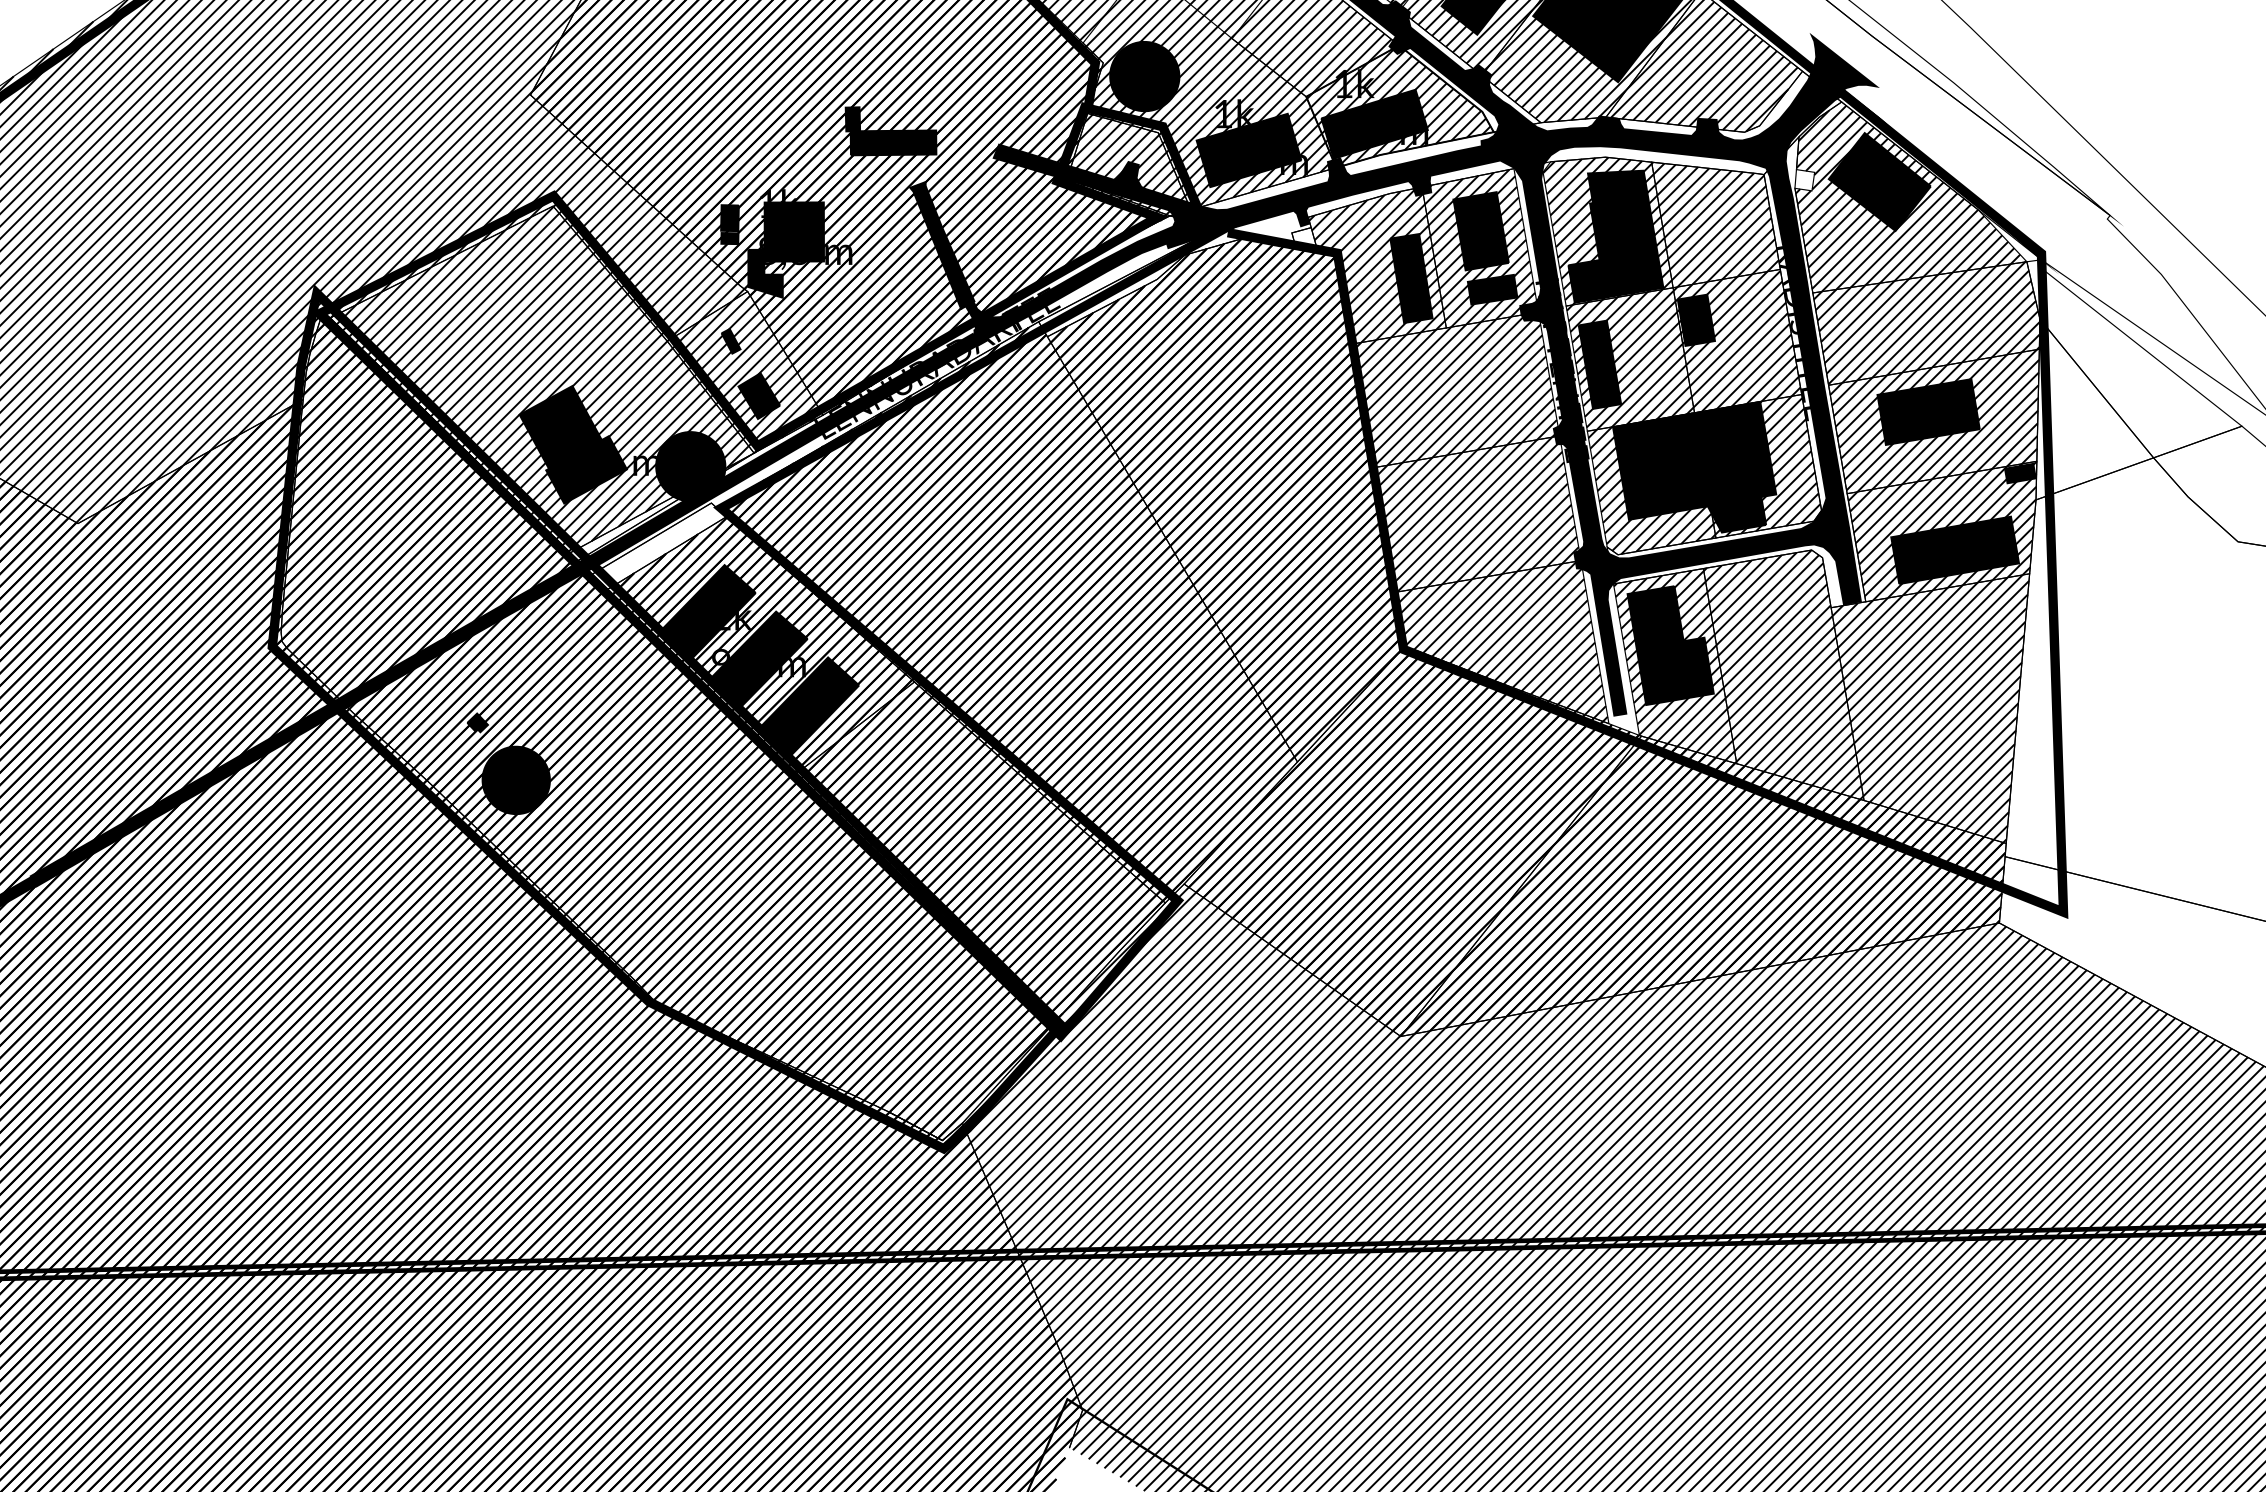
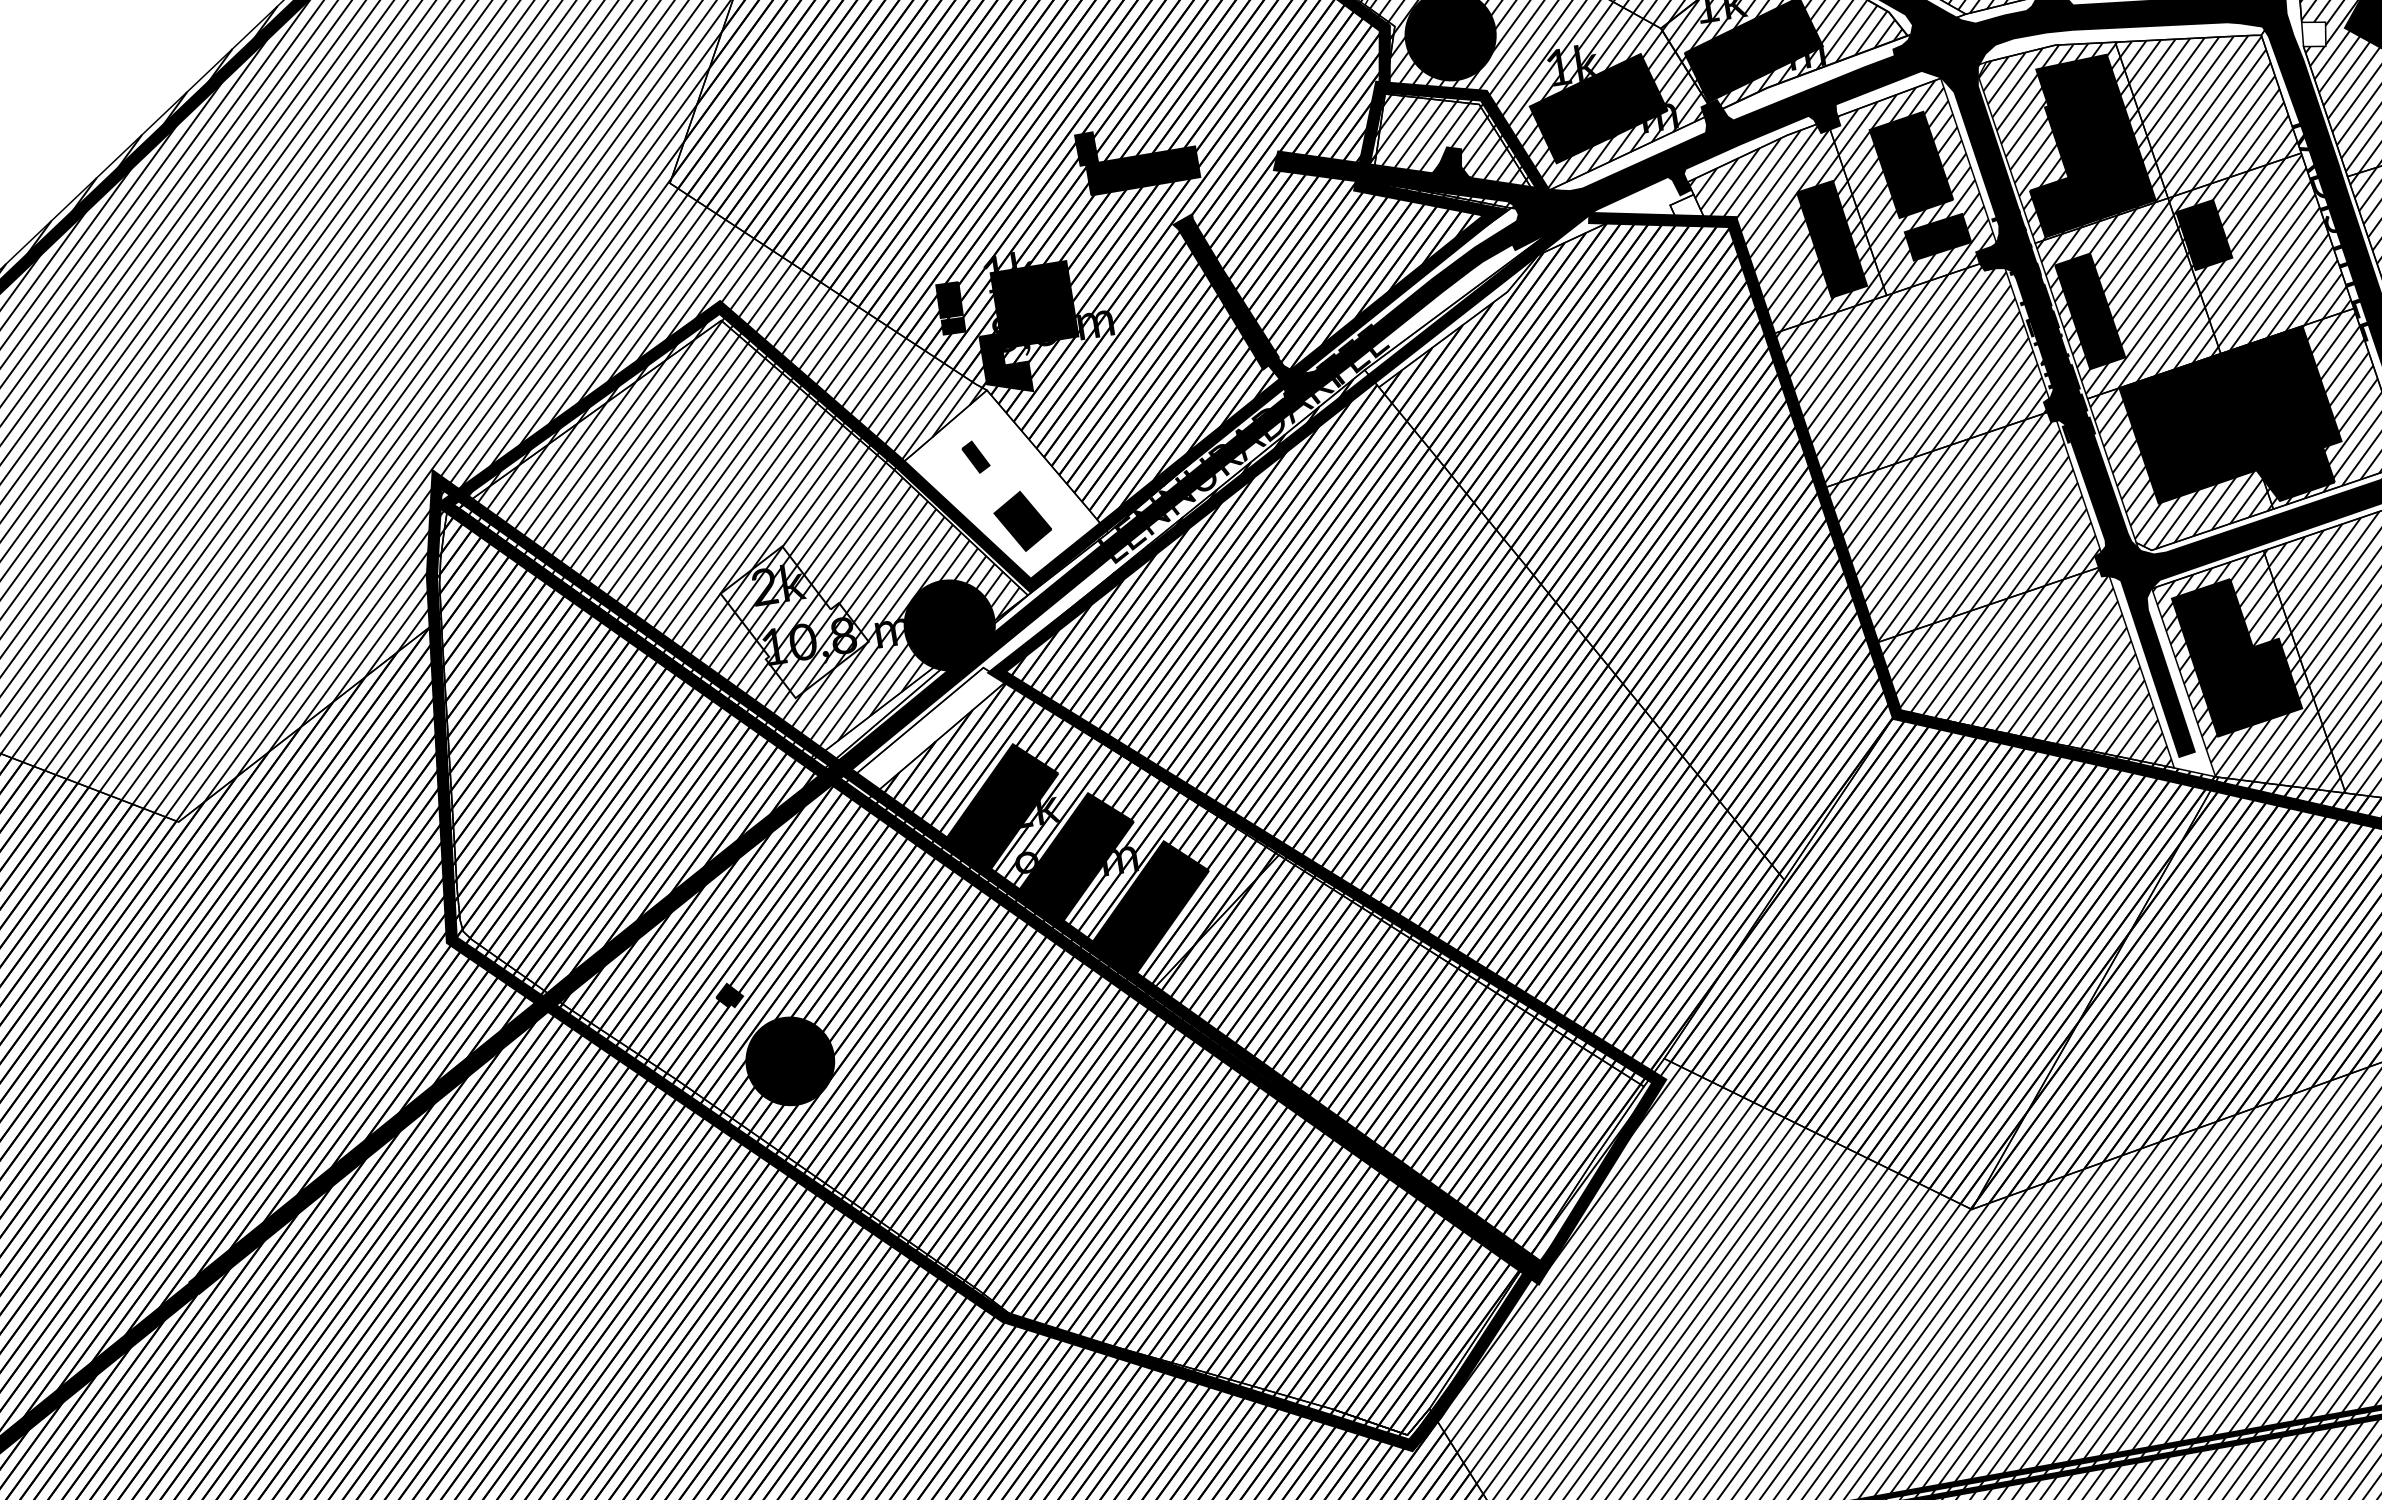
hatch: (743, 374) -> (998, 497), removed
fill: (572, 444) -> (794, 621), removed

